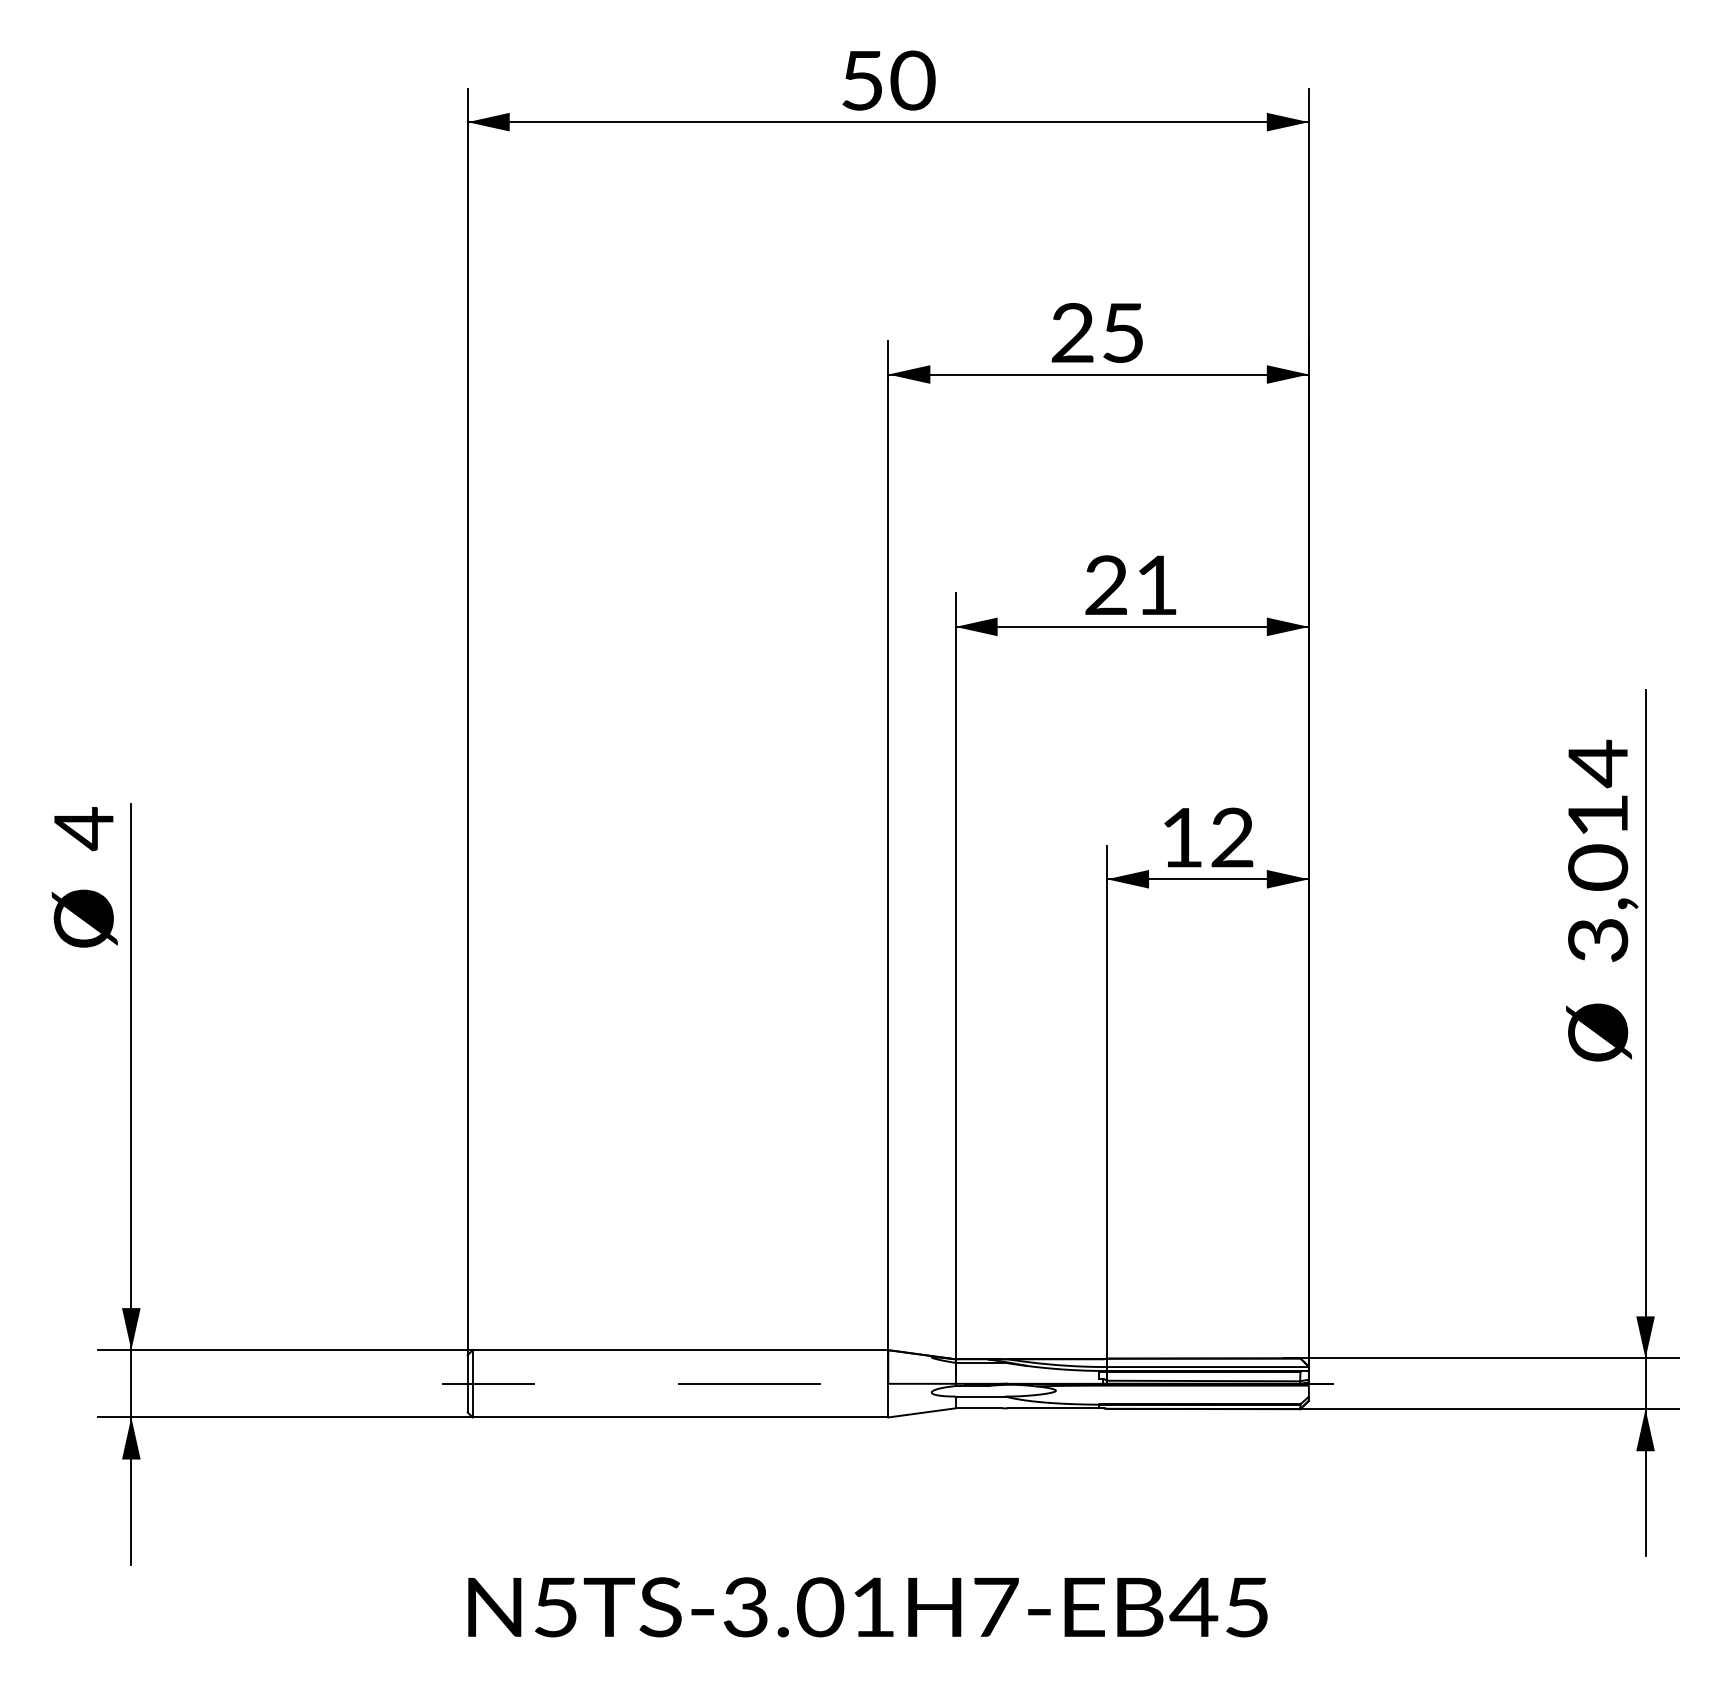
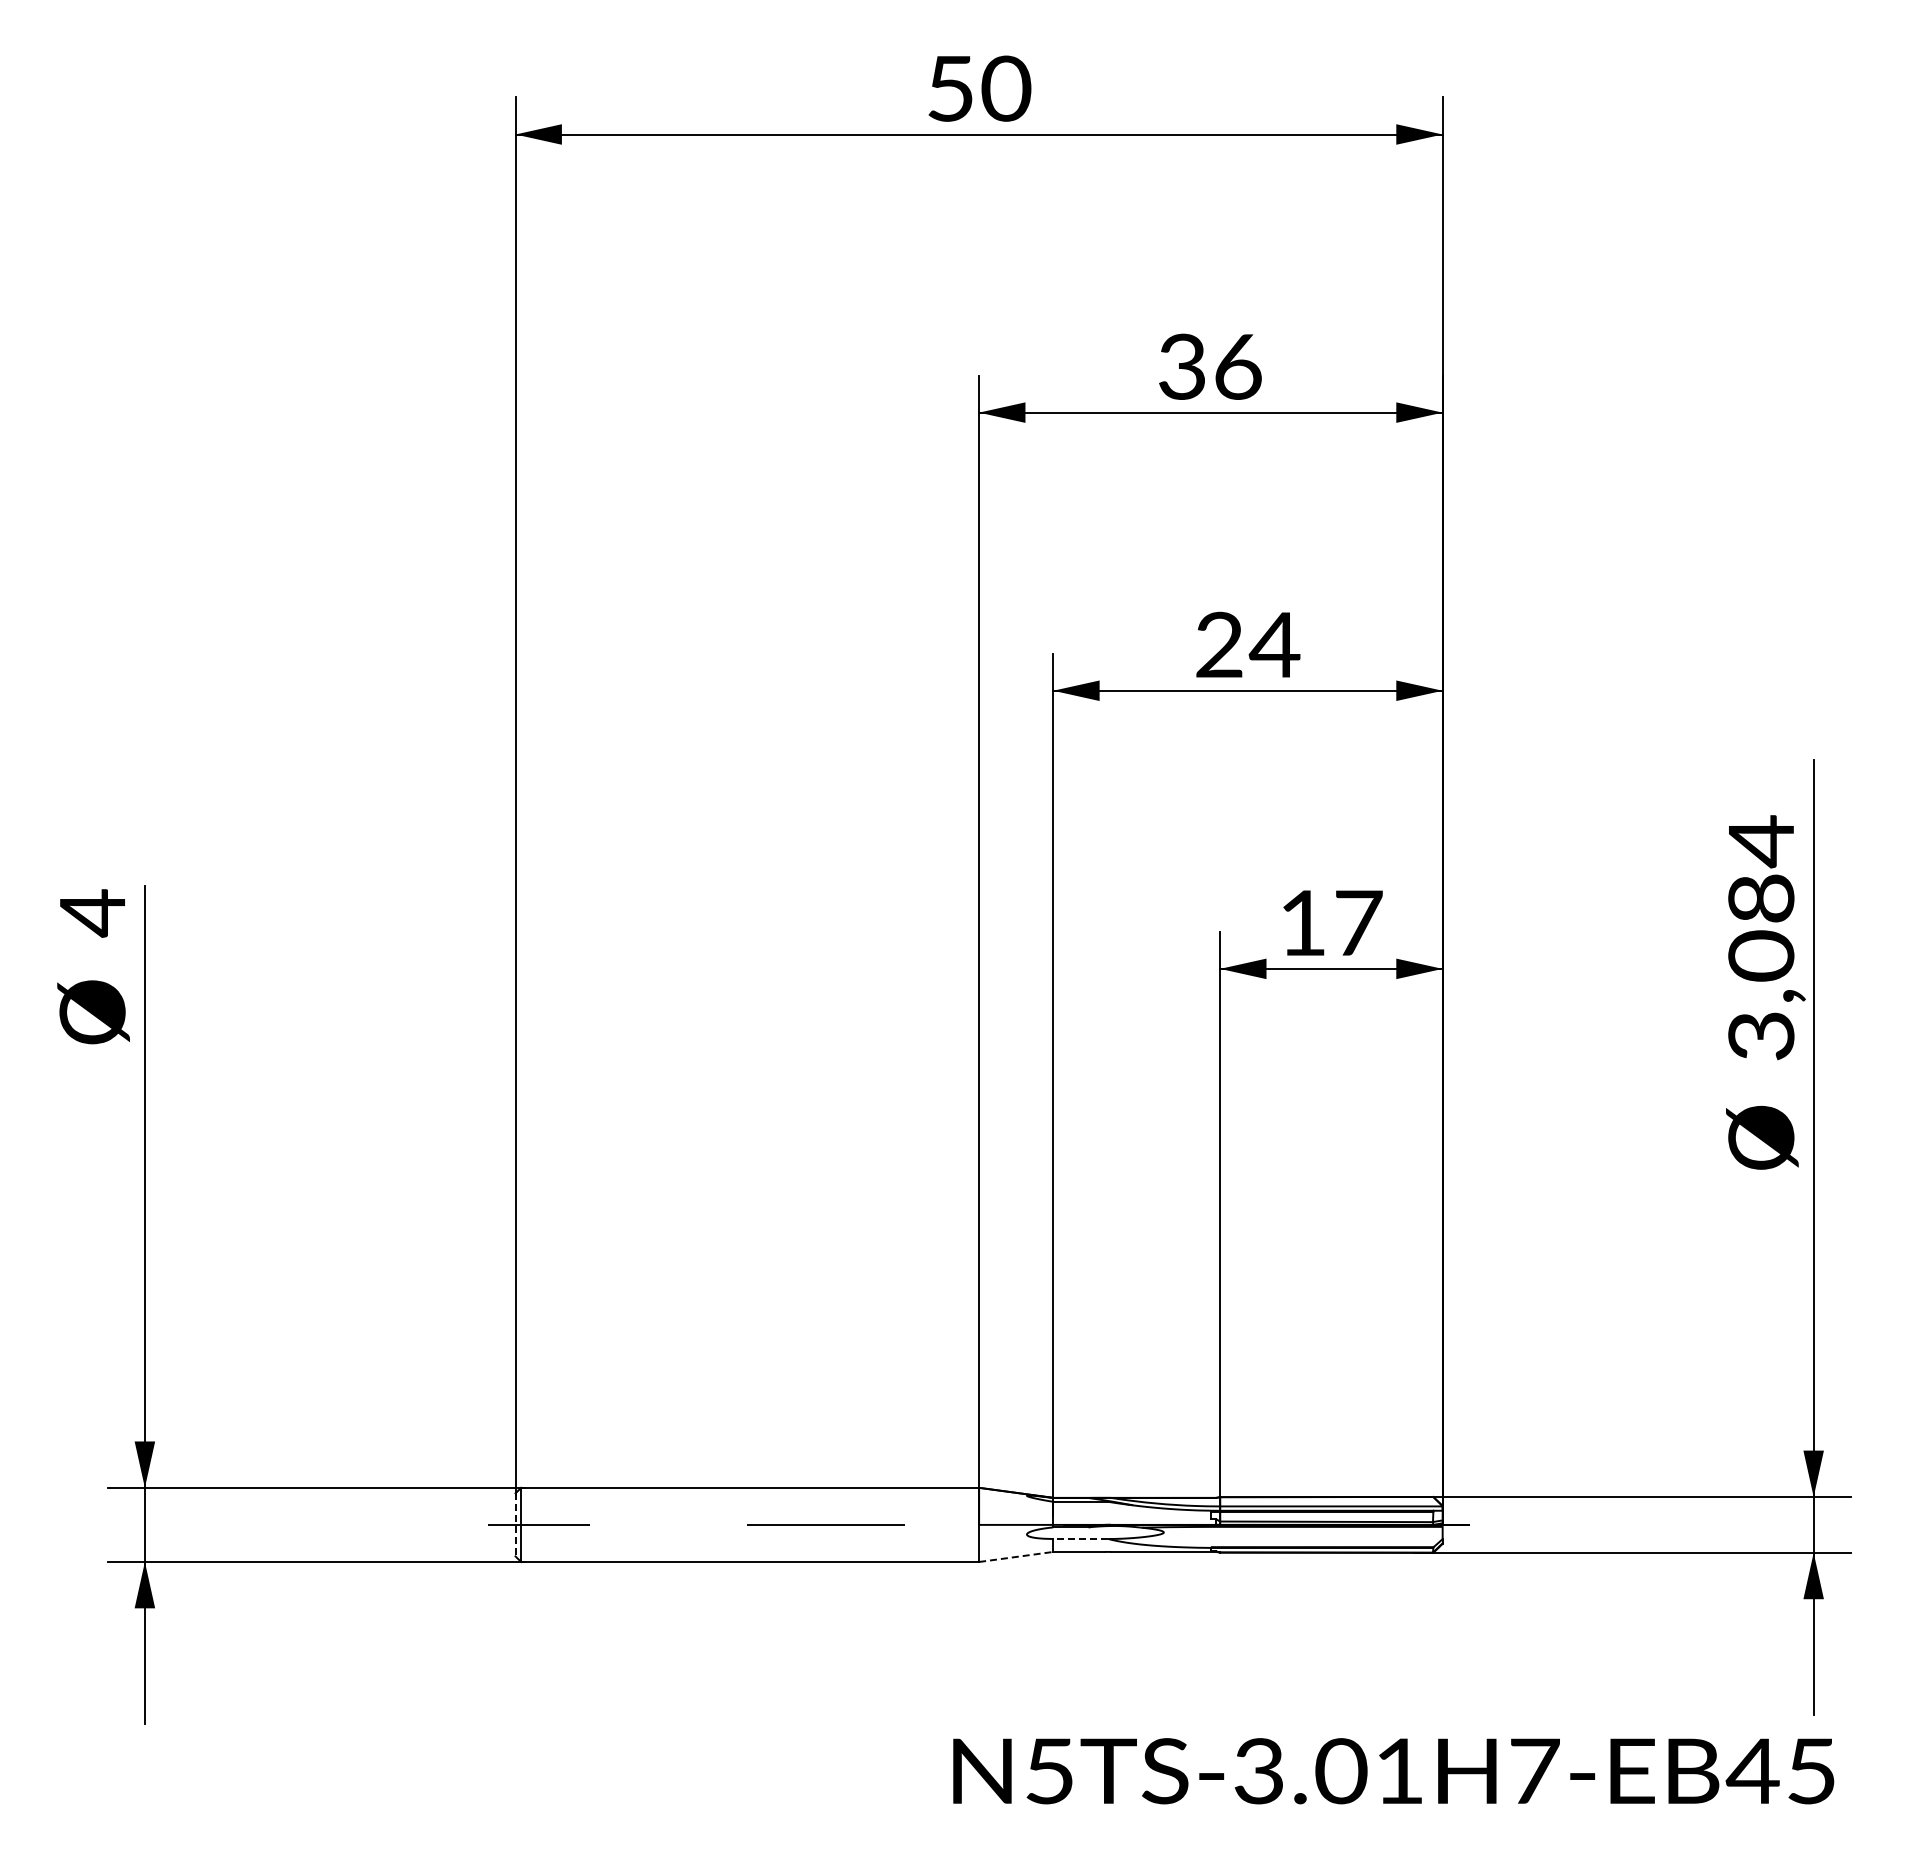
text: (1098, 332) -> (1210, 366), 25 -> 36
text: (1156, 584) -> (1274, 644), 21 -> 24
text: (1598, 815) -> (1761, 898), 3,014 -> 3,084
text: (1232, 837) -> (1358, 922), 12 -> 17
line: (467, 1383) -> (515, 1524), solid -> dashed
line: (980, 1396) -> (1080, 1538), solid -> dashed
line: (922, 1412) -> (1016, 1556), solid -> dashed
text: (867, 1607) -> (1393, 1771), moved

